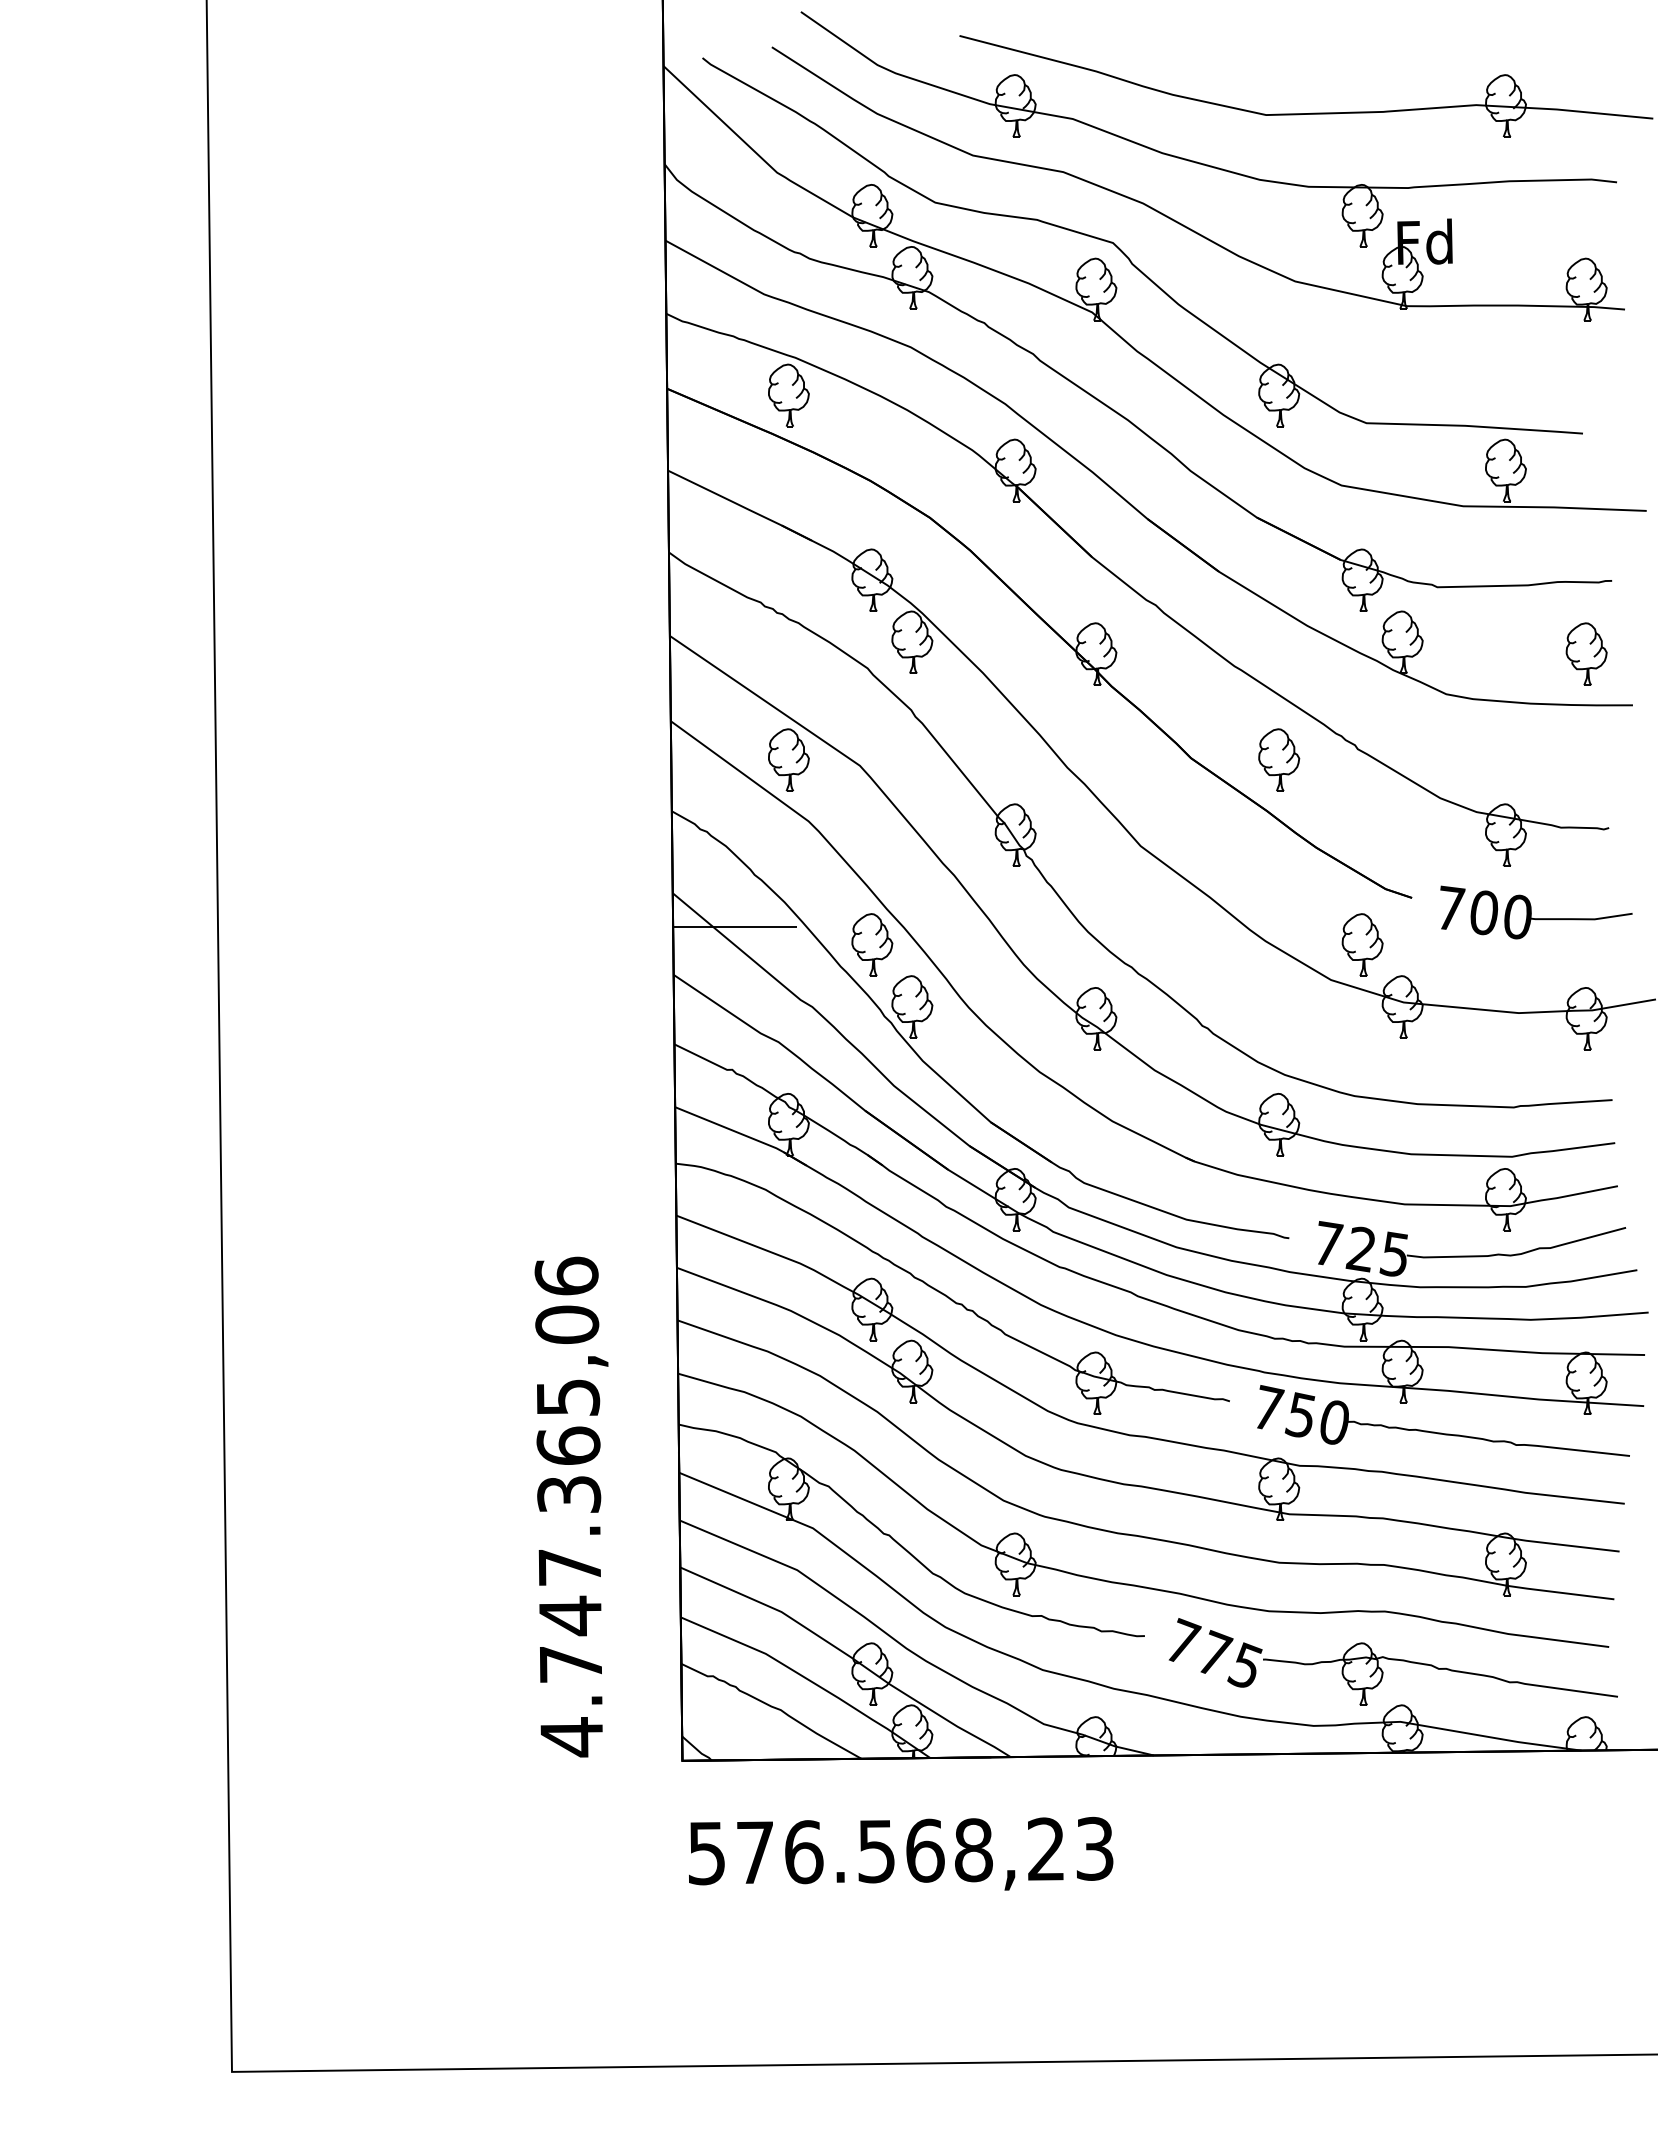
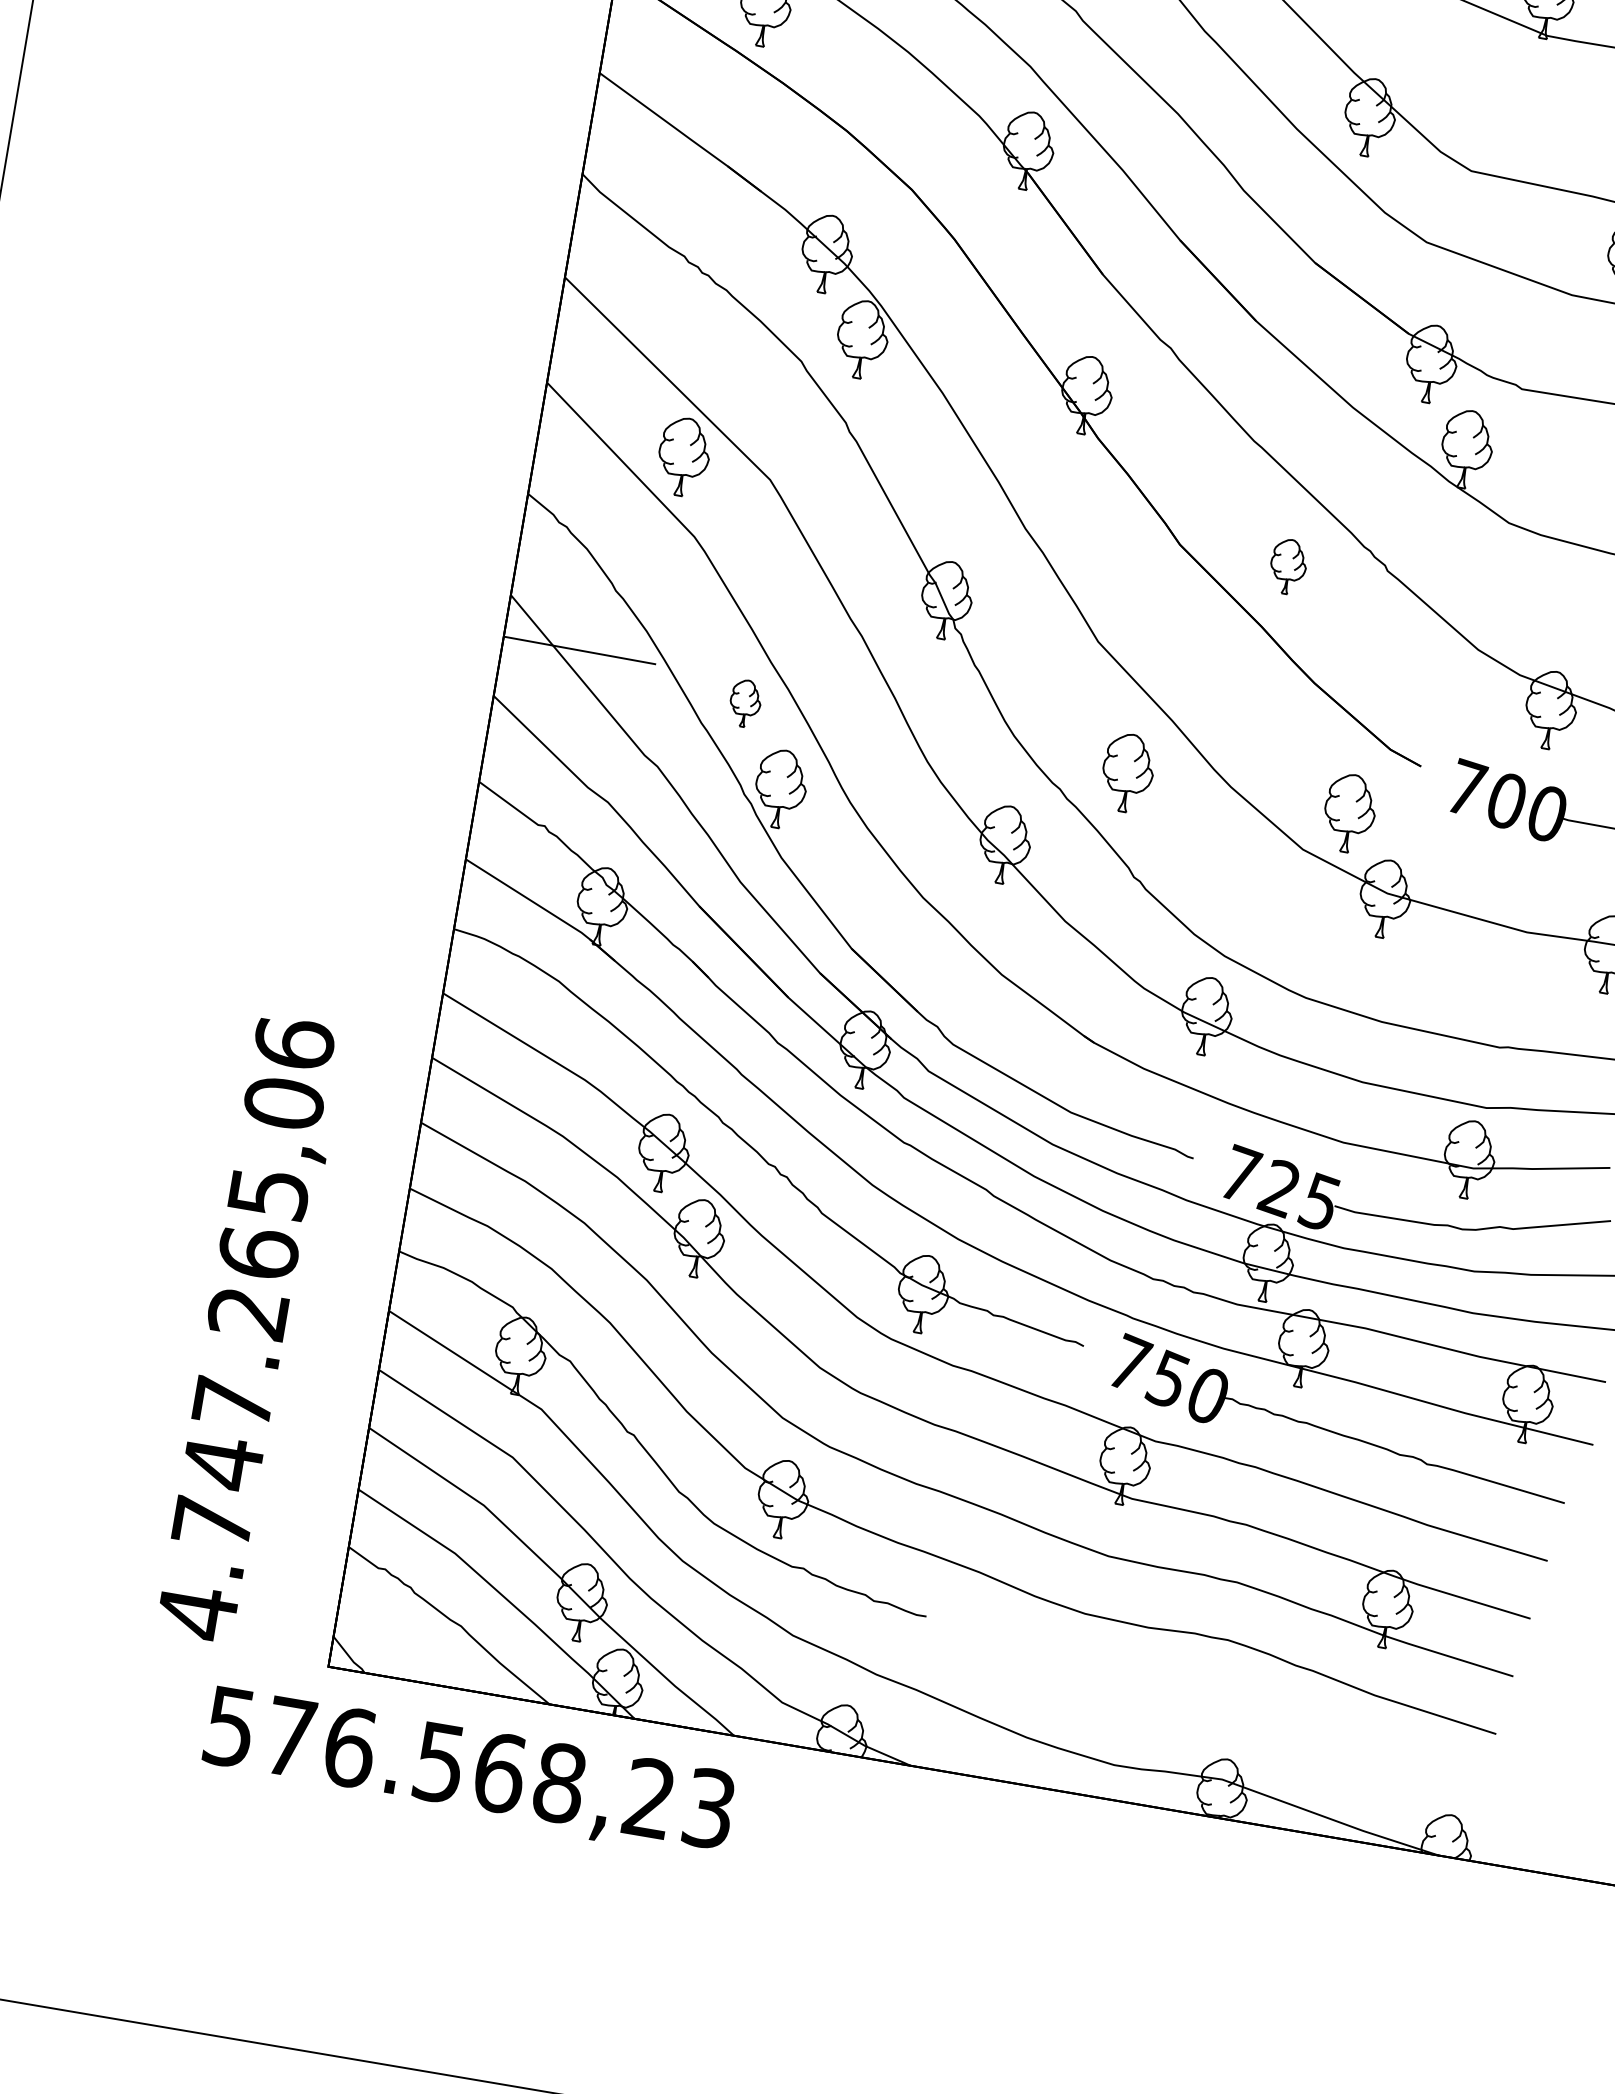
part: (1279, 759) -> (1288, 566), size x0.7
part: (872, 944) -> (745, 703), size x0.6
part: (1182, 944) -> (1127, 772), added
text: (569, 1494) -> (248, 1313), 4.747.365,06 -> 4.747.265,06
part: (1392, 1661) -> (1225, 1703), removed
text: (901, 1853) -> (470, 1771), moved

